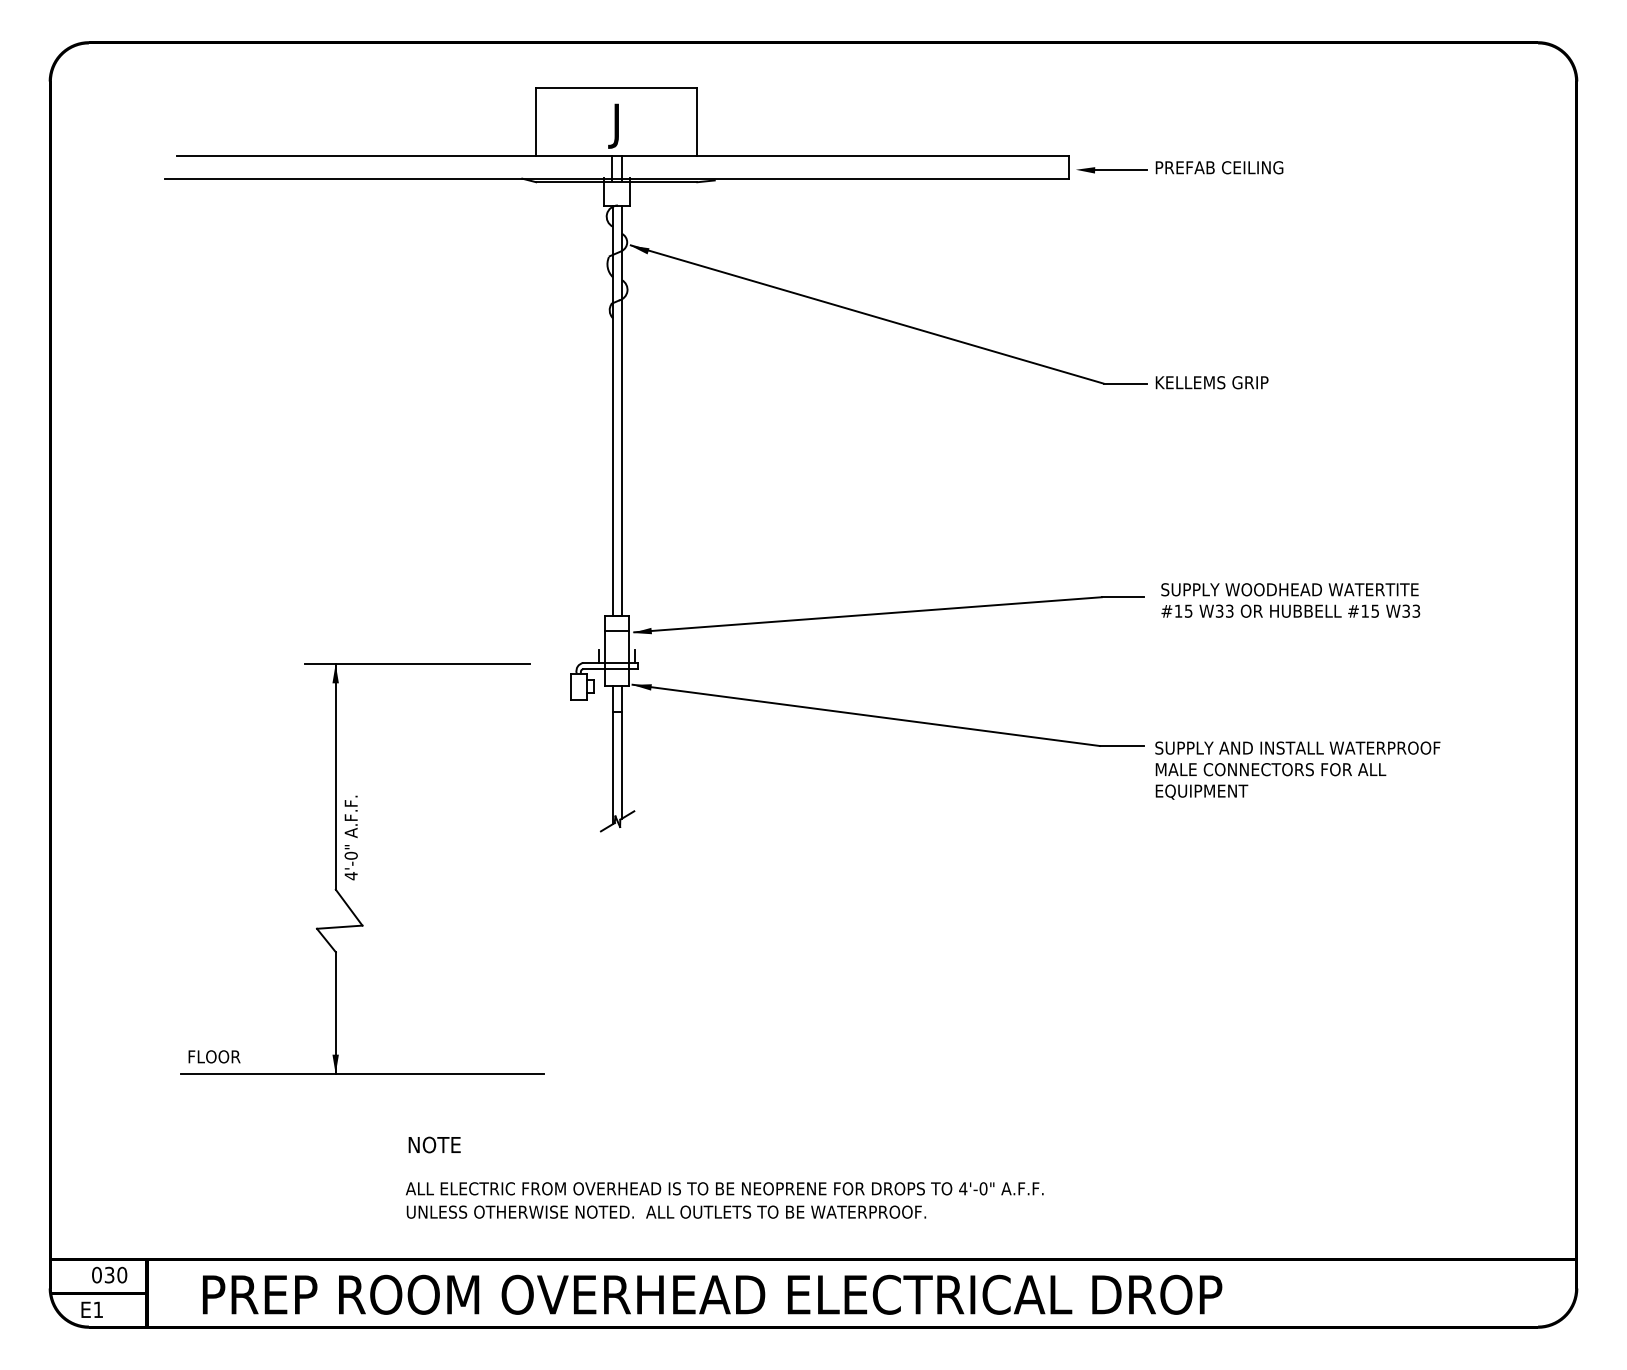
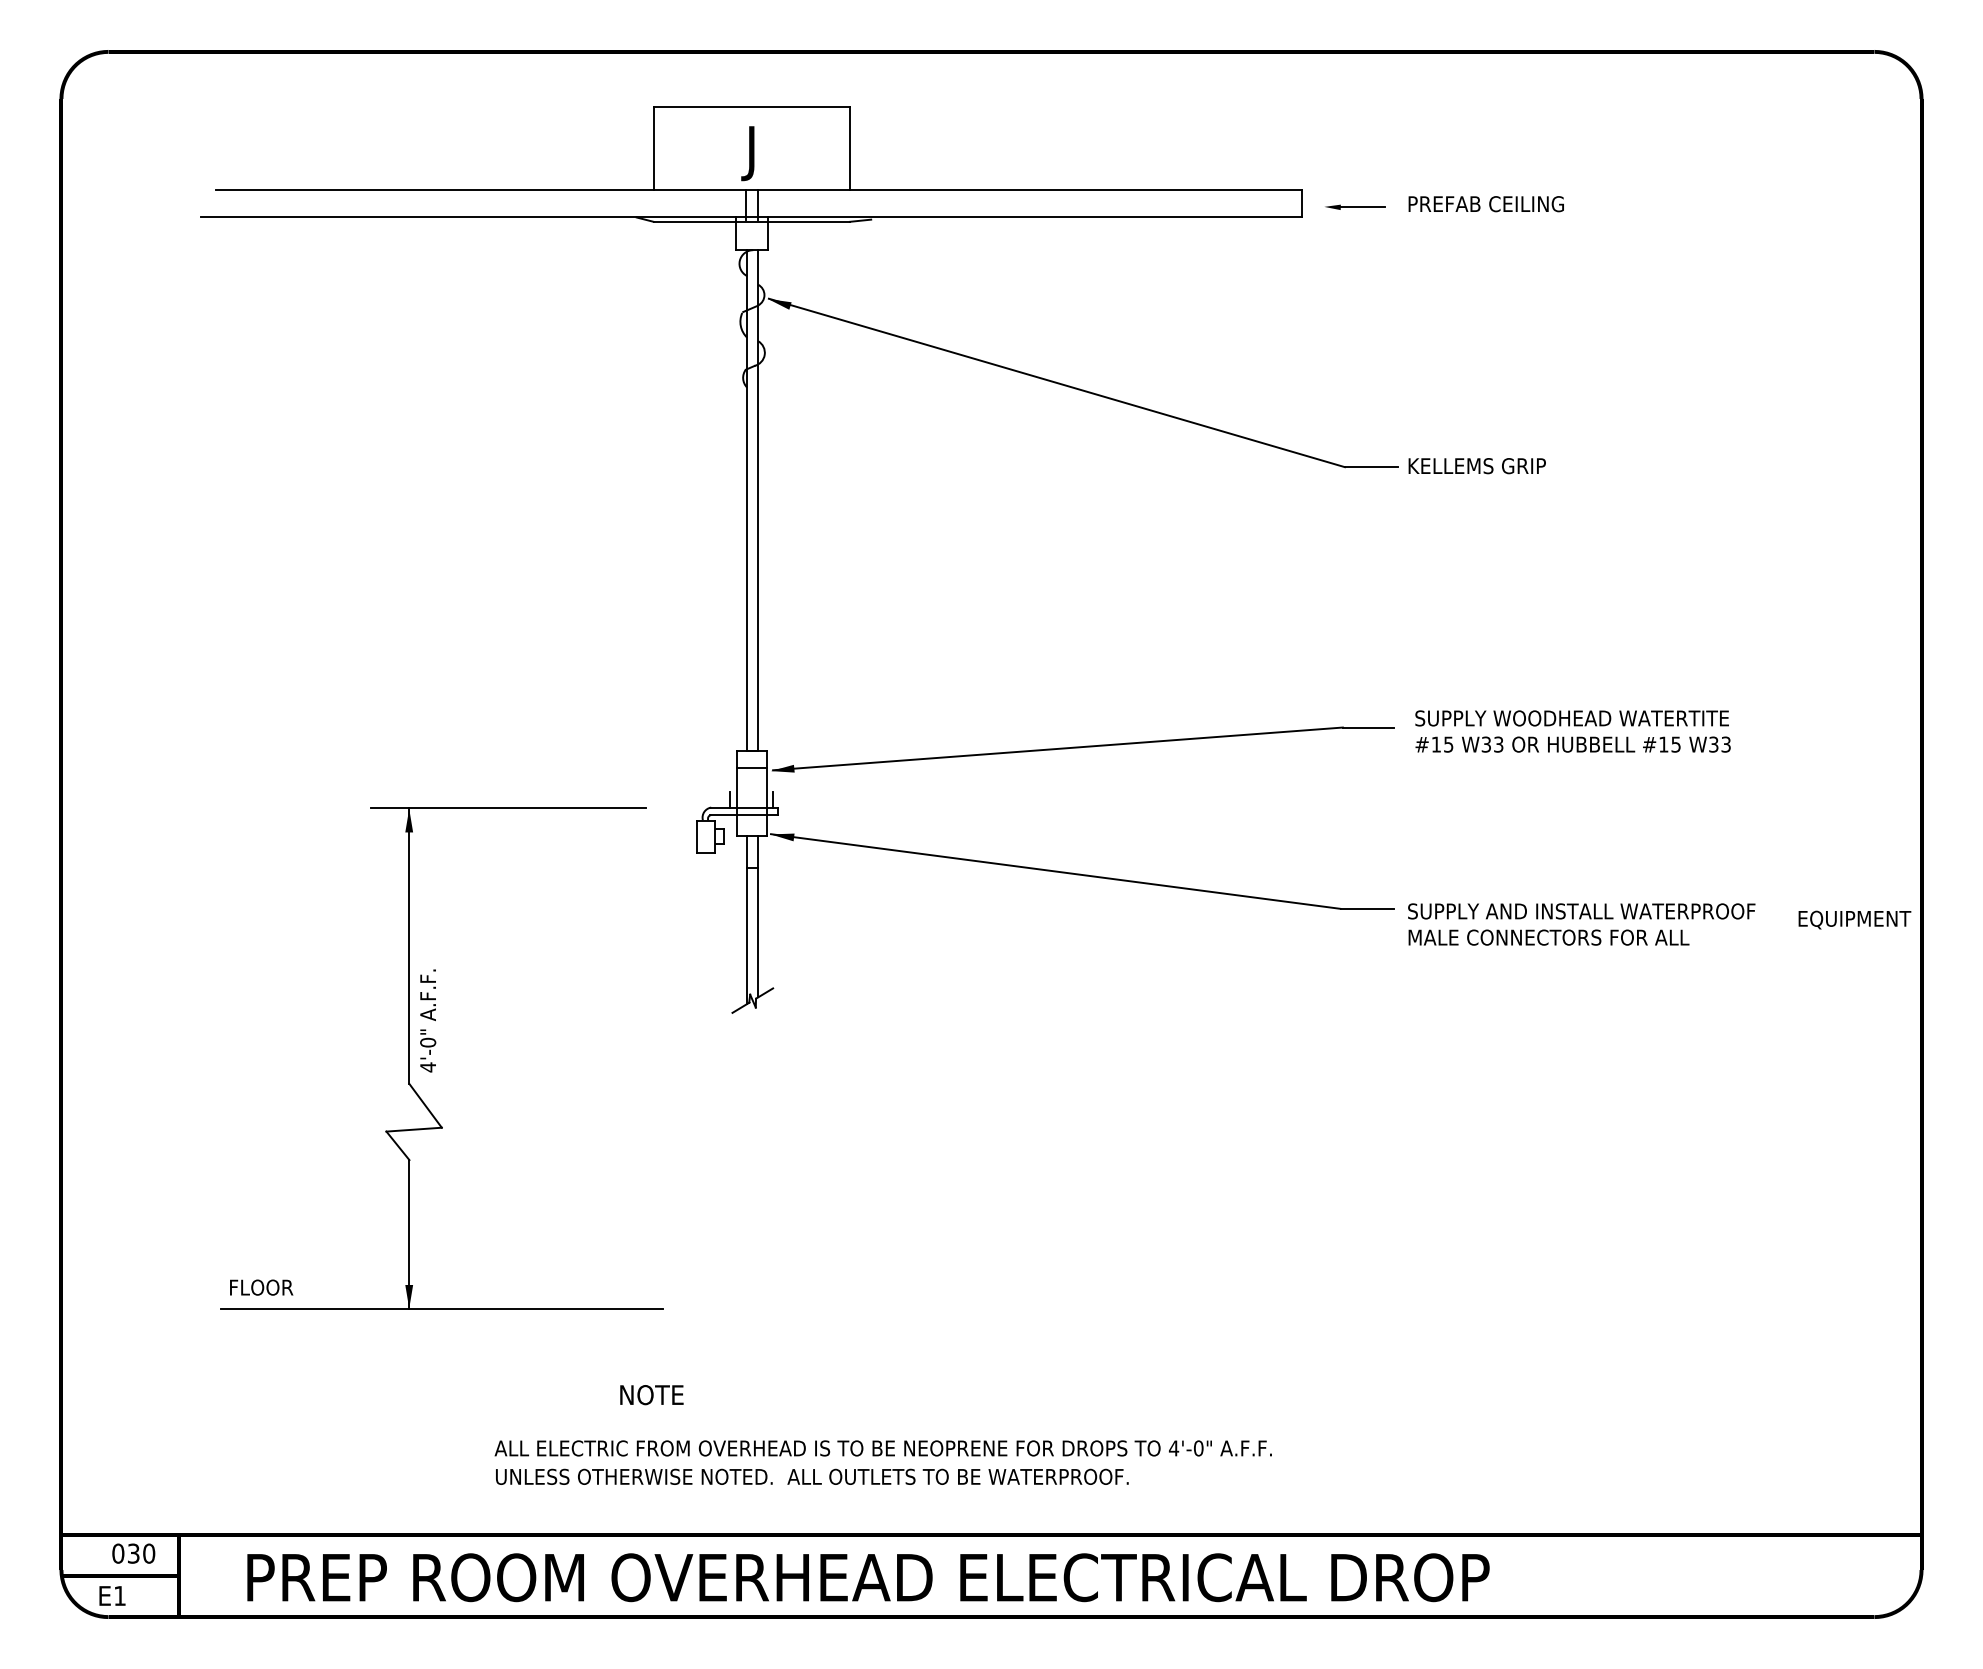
part: (1111, 170) -> (1354, 207), size x0.7
text: (1201, 791) -> (1854, 919), moved
text: (434, 1145) -> (651, 1395), moved

